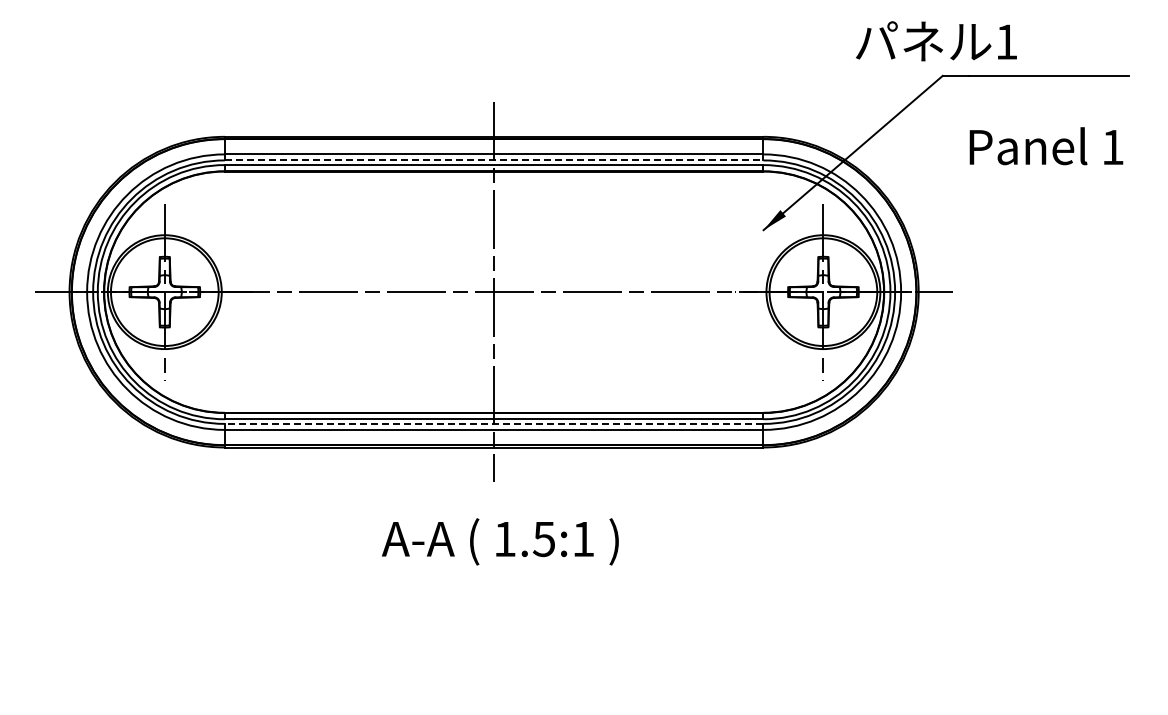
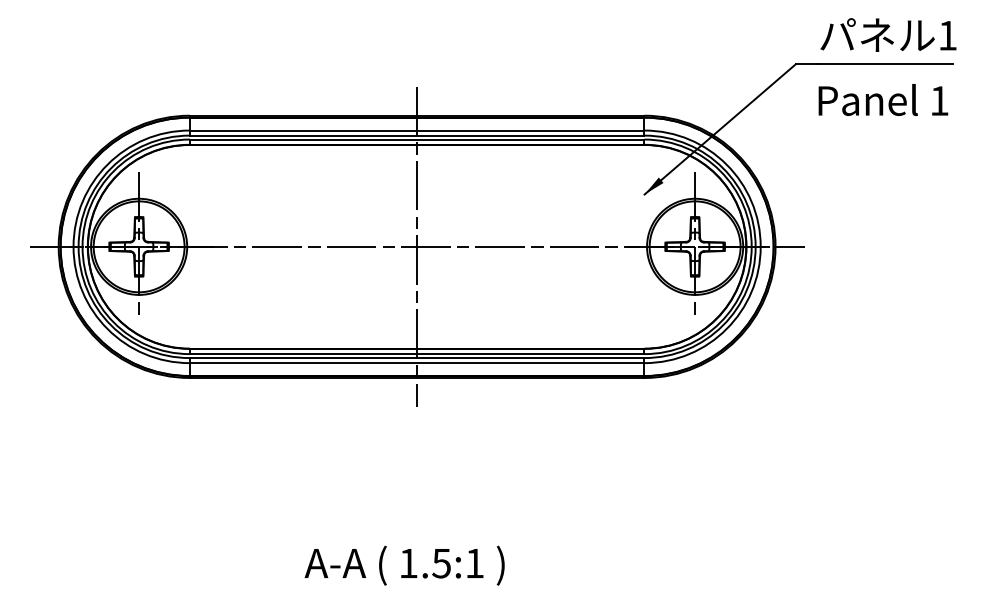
text: (936, 41) -> (888, 35), moved
text: (1046, 146) -> (883, 100), moved
line: (494, 160) -> (417, 135), dashed -> solid
line: (493, 423) -> (416, 357), dashed -> solid
text: (500, 541) -> (404, 565), moved

